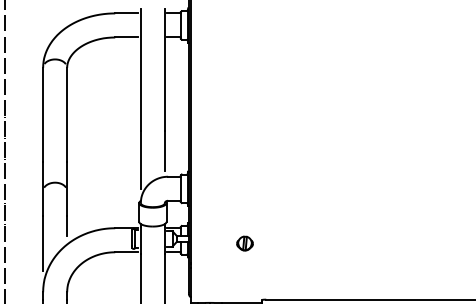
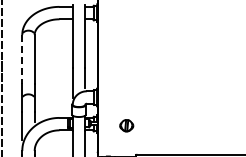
line: (43, 115) -> (22, 59), solid -> dashed
part: (244, 242) -> (126, 125), size x1.6

